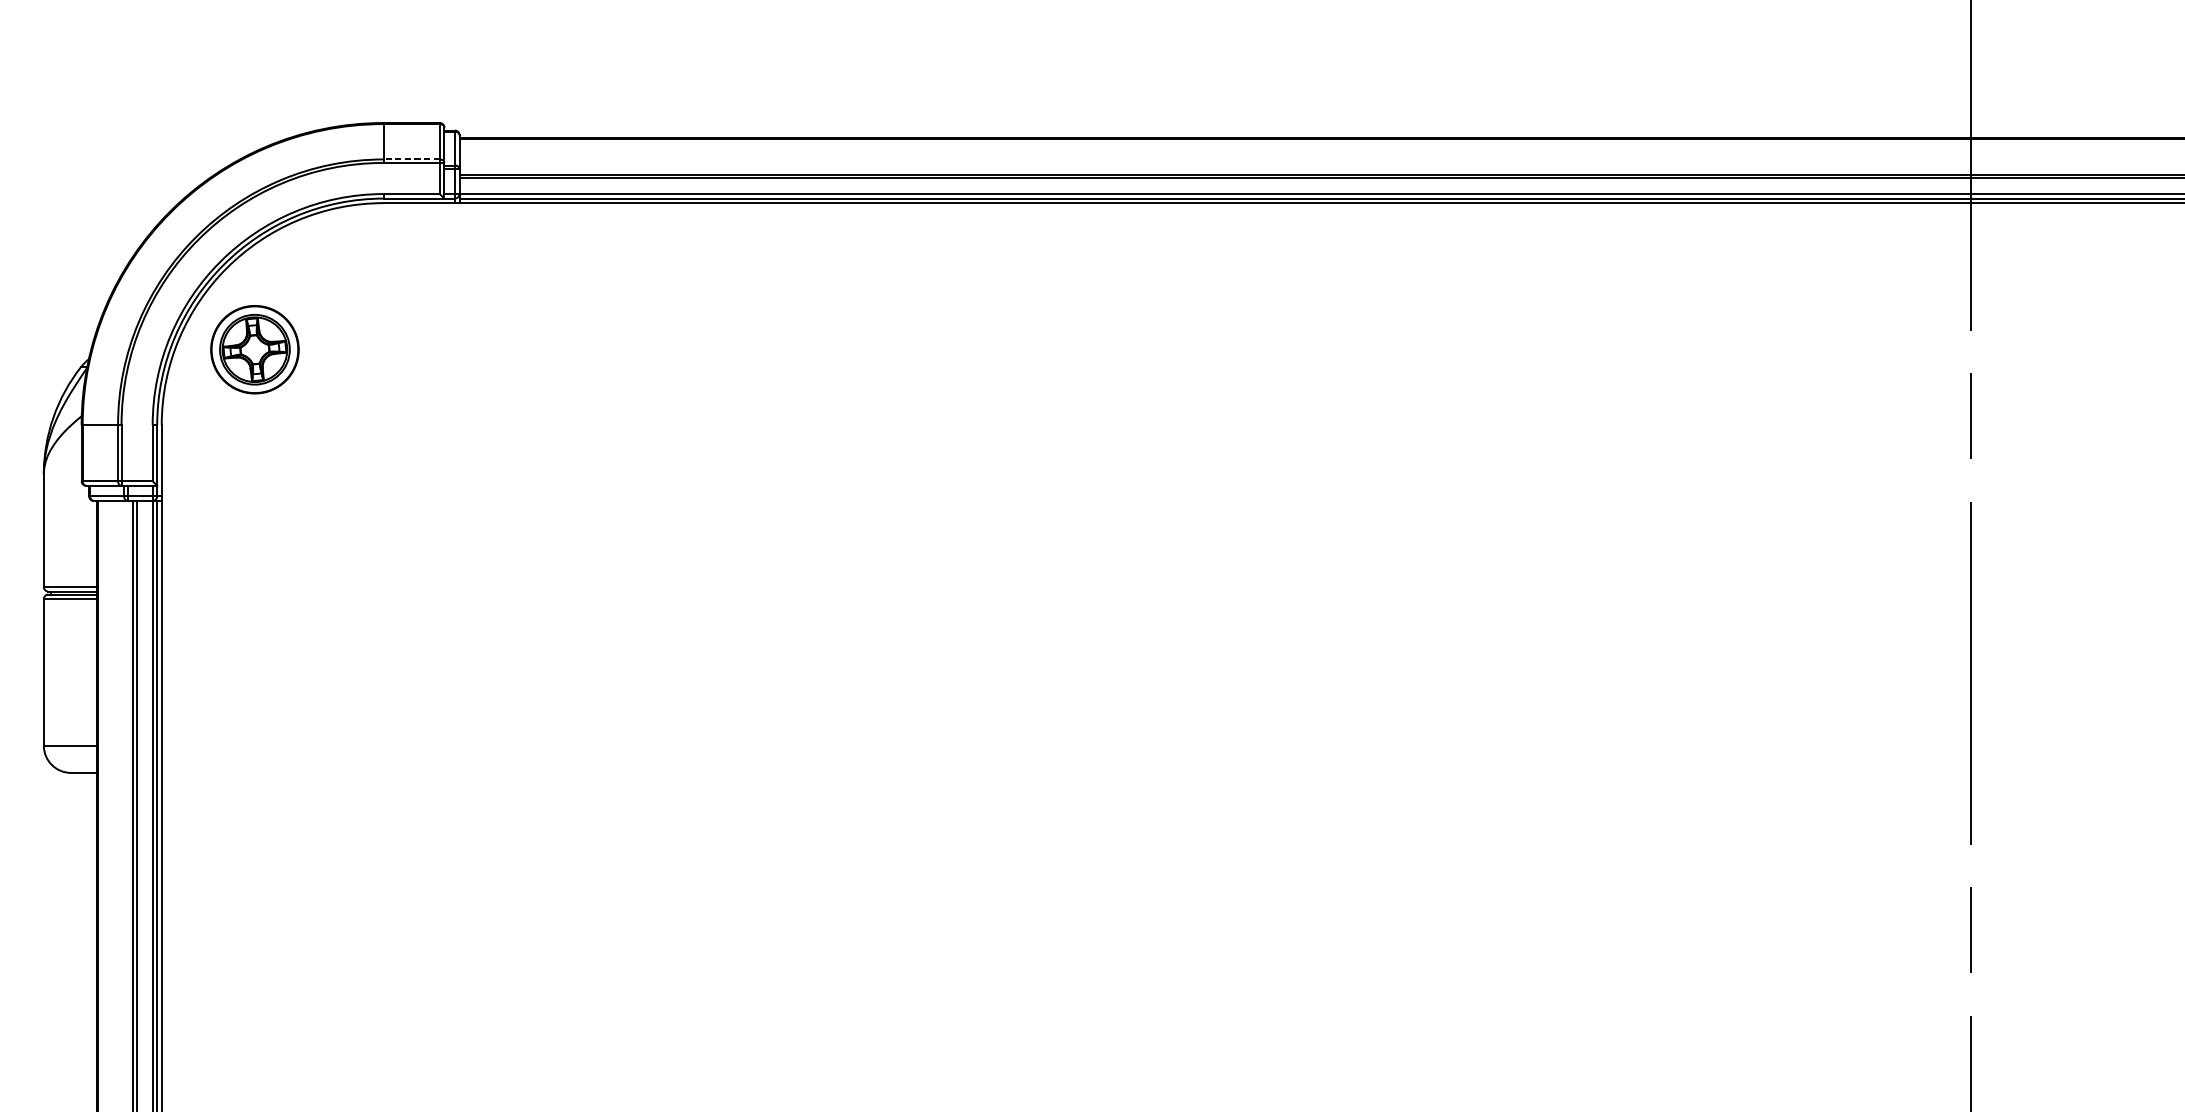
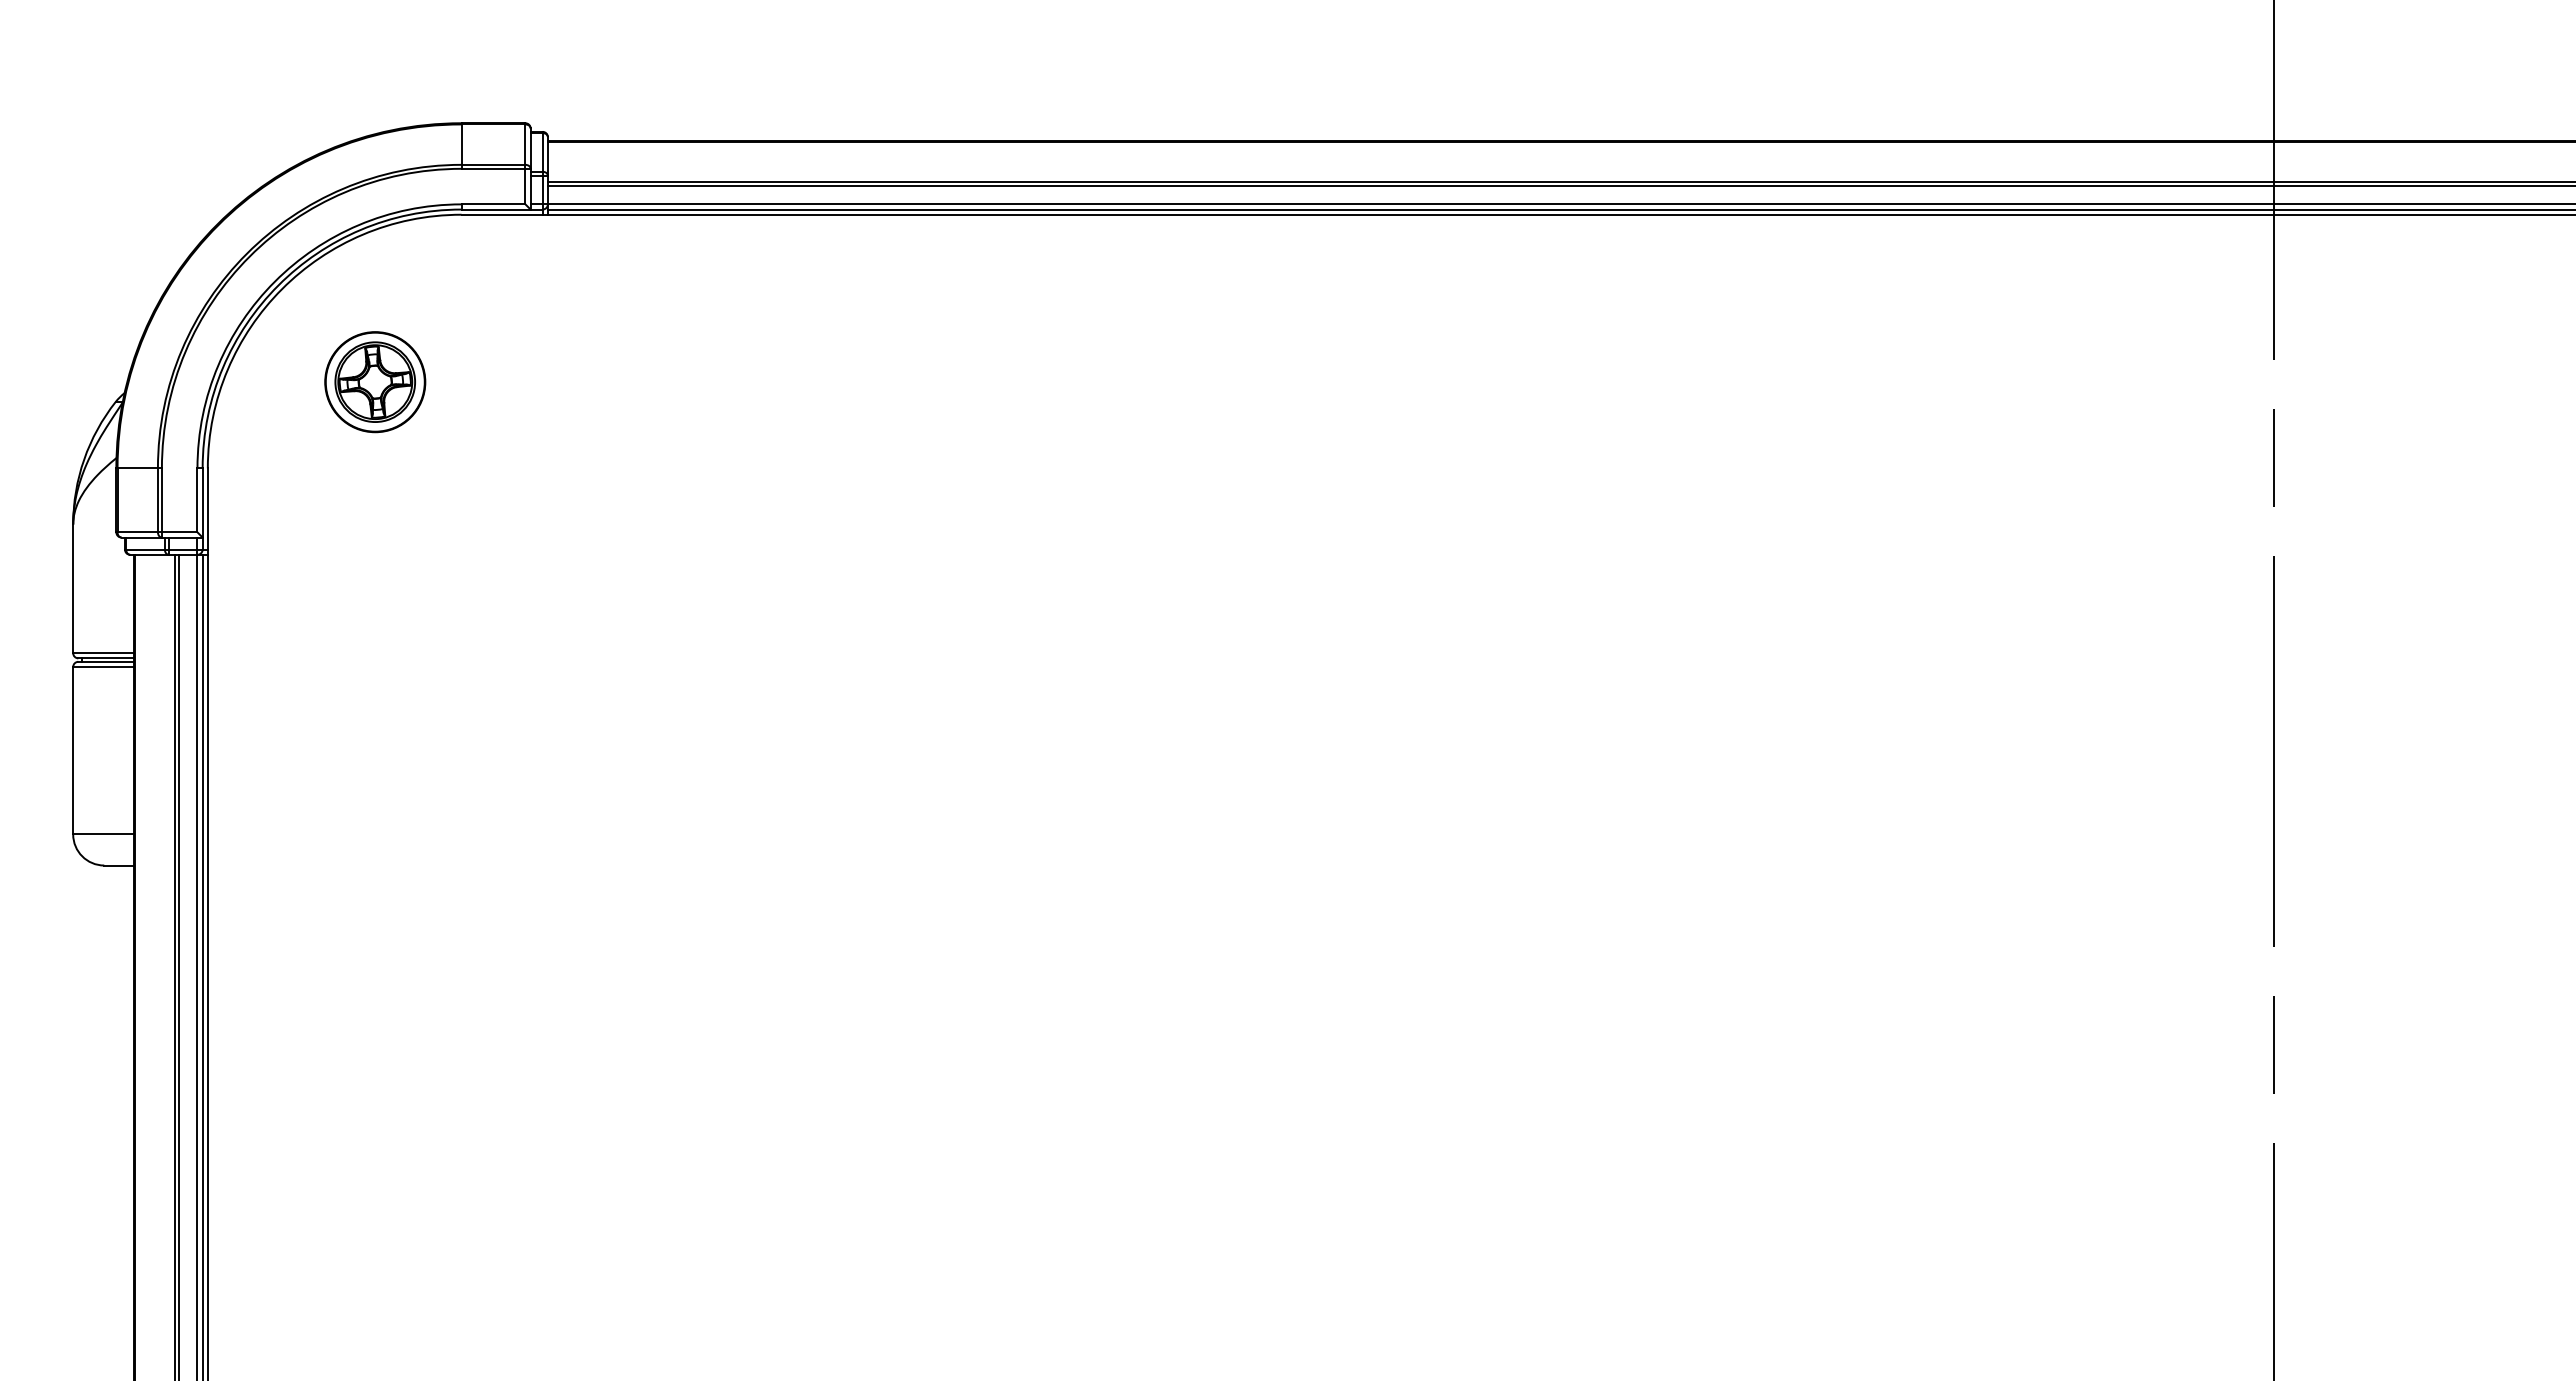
line: (411, 159) -> (493, 164), dashed -> solid
part: (255, 350) -> (375, 382), moved

